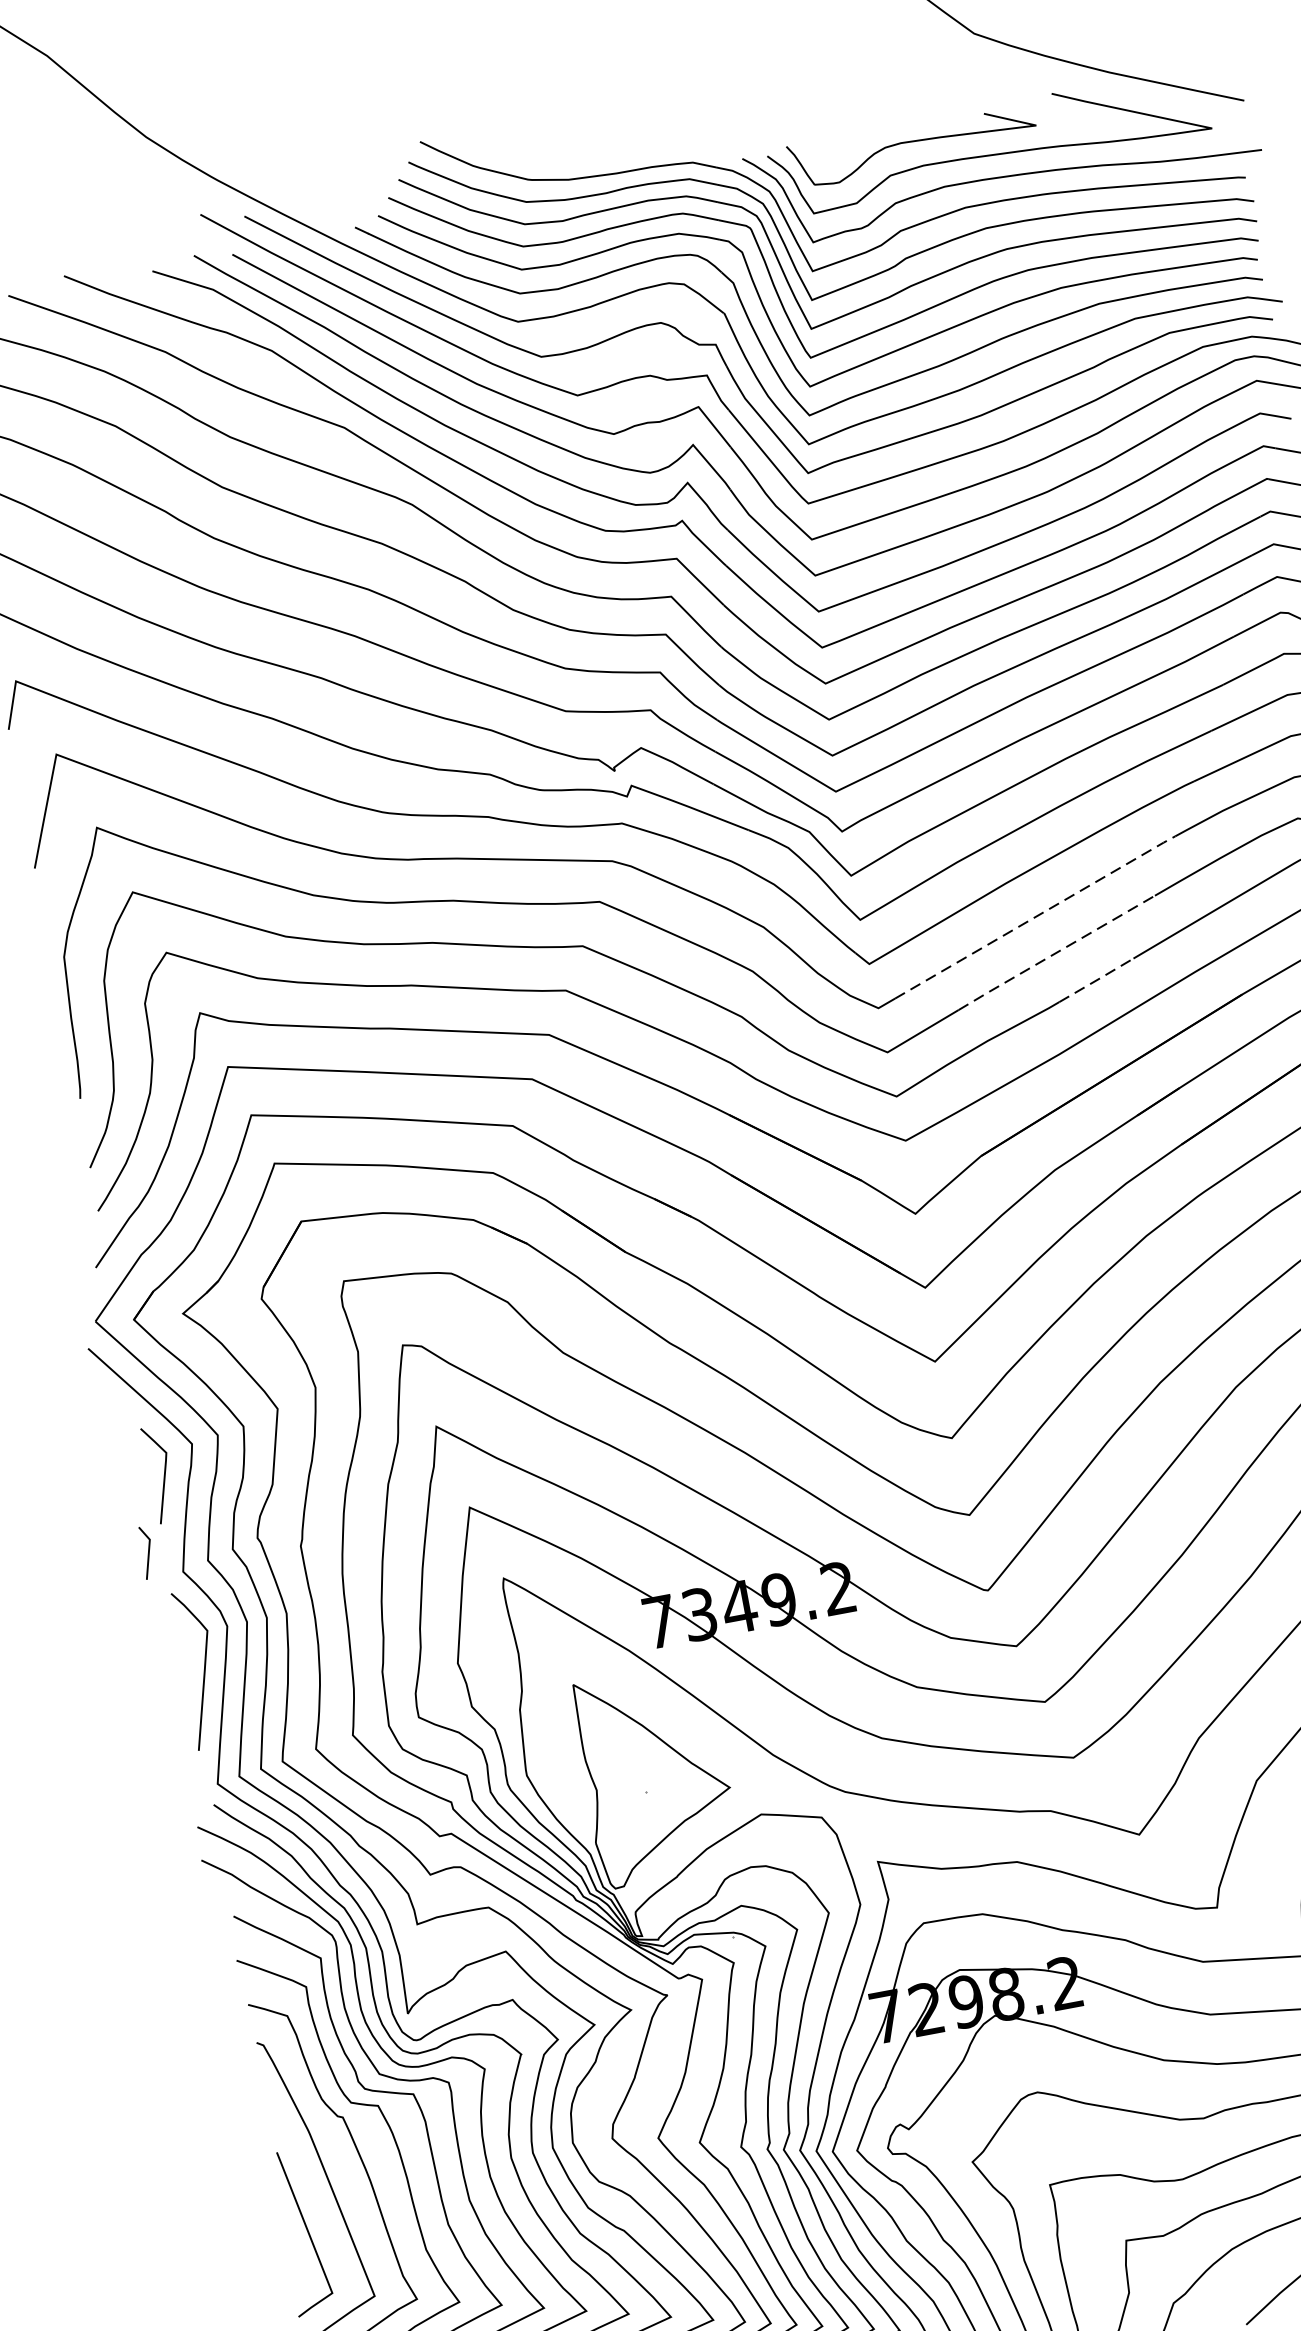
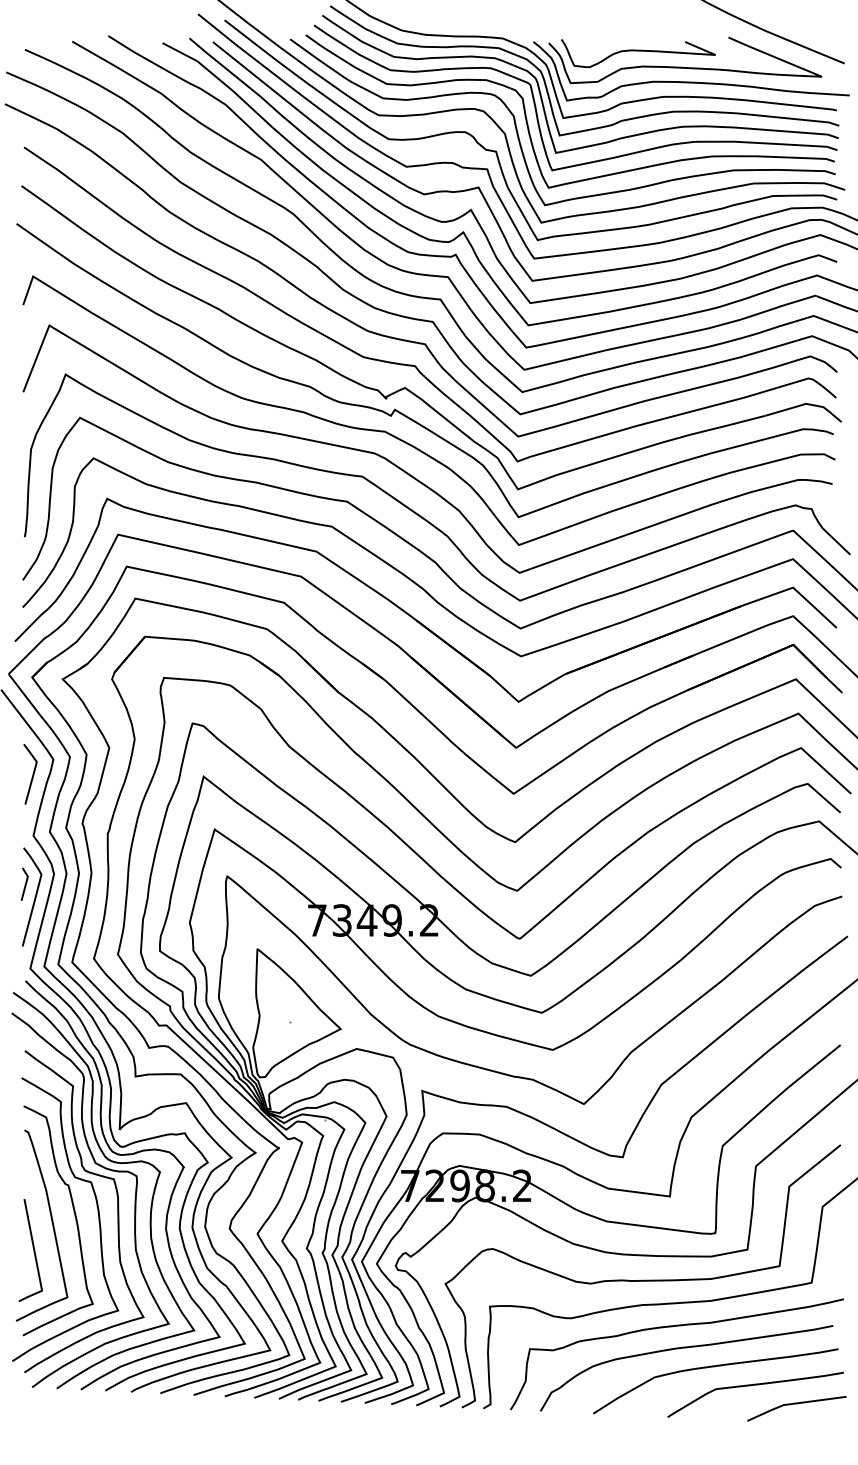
line: (1036, 917) -> (625, 535), dashed -> solid
line: (1055, 952) -> (633, 559), dashed -> solid
line: (1097, 979) -> (655, 580), dashed -> solid
line: (148, 1551) -> (25, 883), moved

